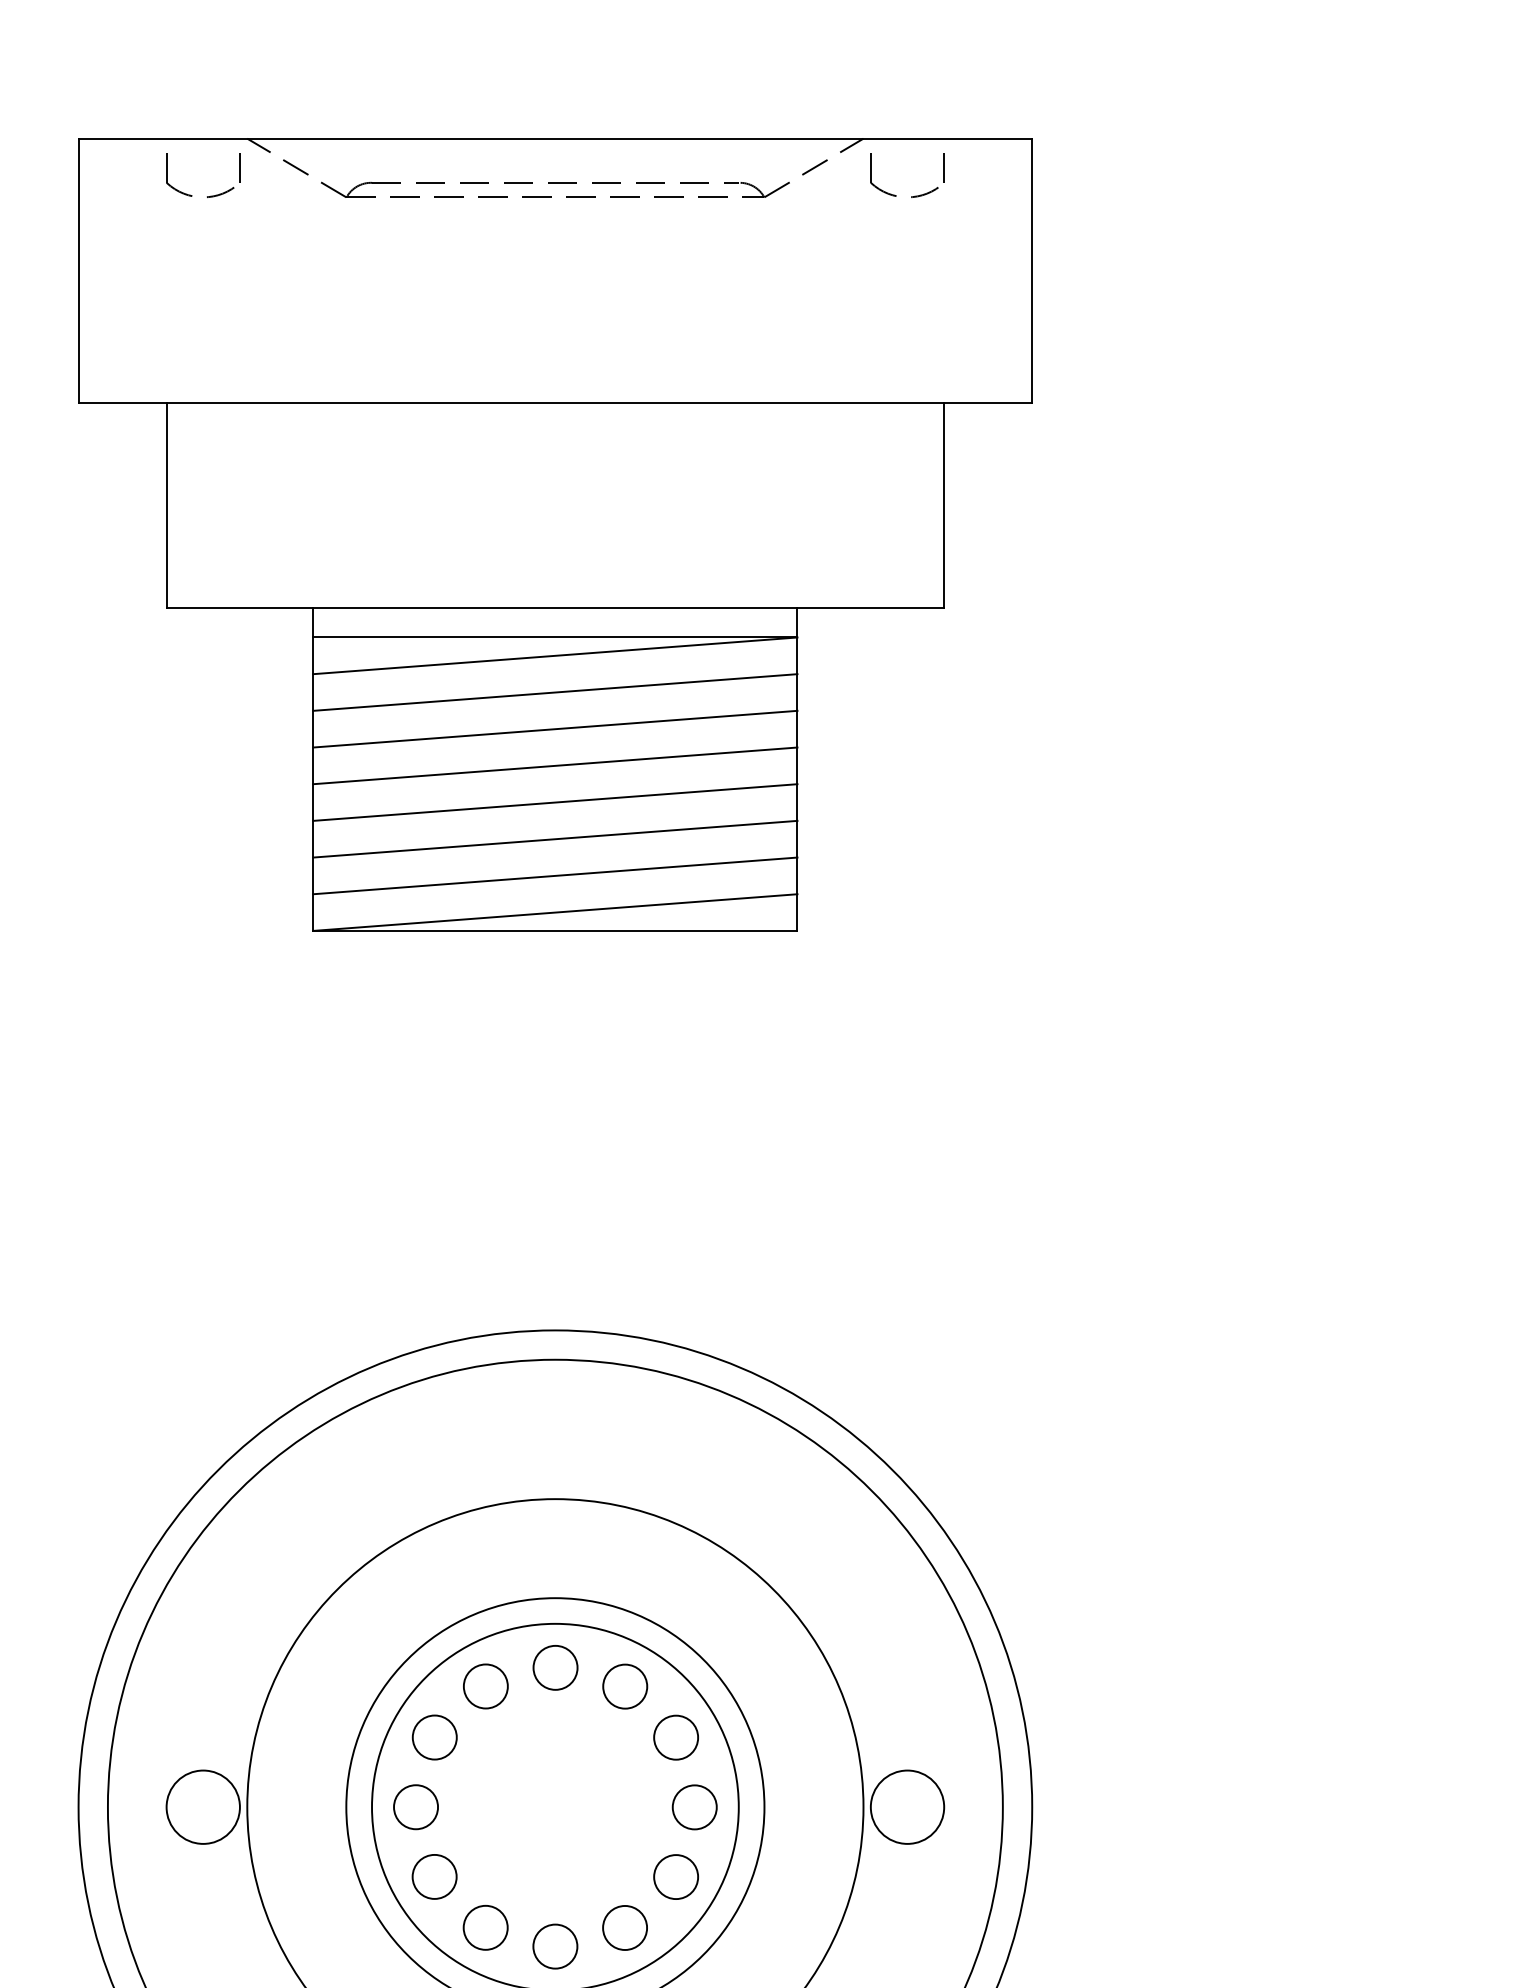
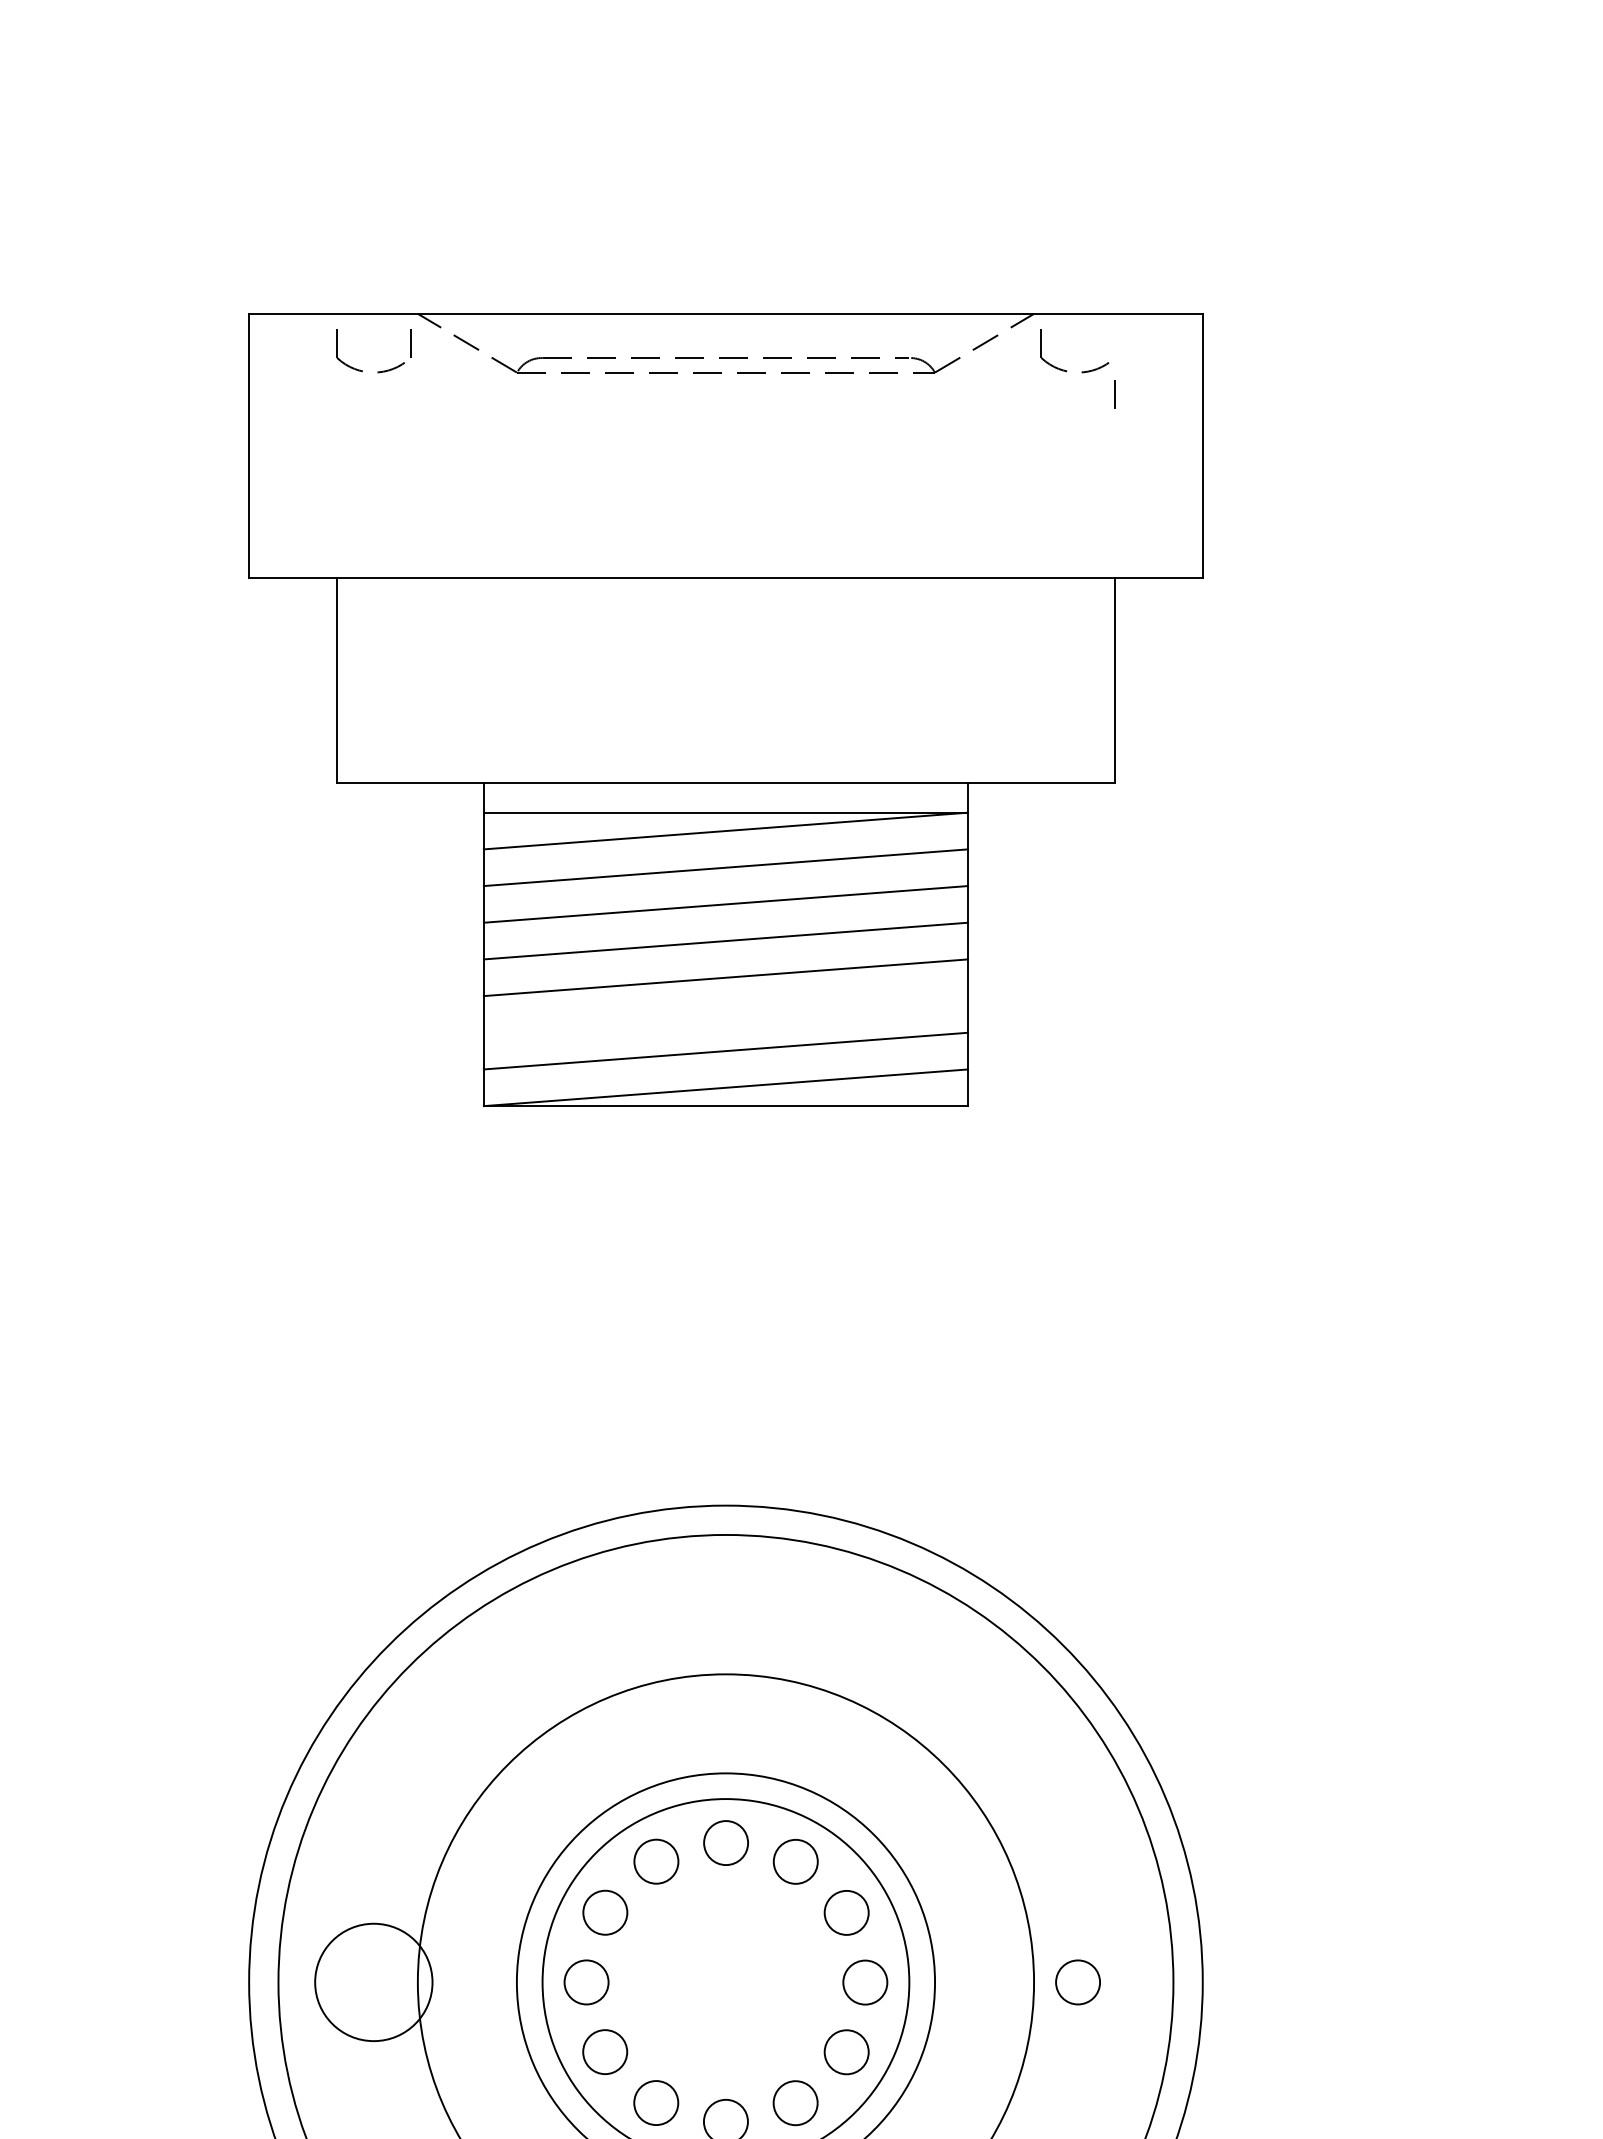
line: (943, 168) -> (1114, 394), moved
line: (554, 839) -> (725, 1014), removed
circle: (202, 1807) -> (373, 1982), size x1.6
circle: (906, 1807) -> (1077, 1982), size x0.6

